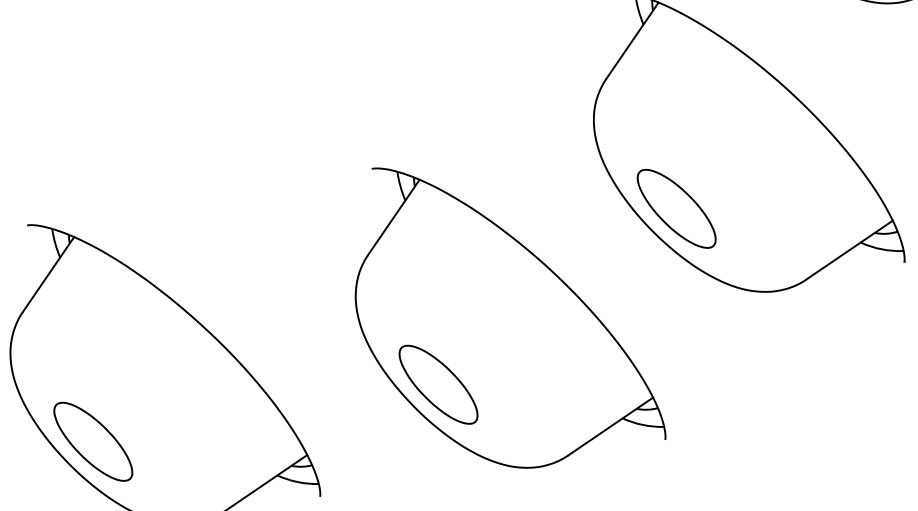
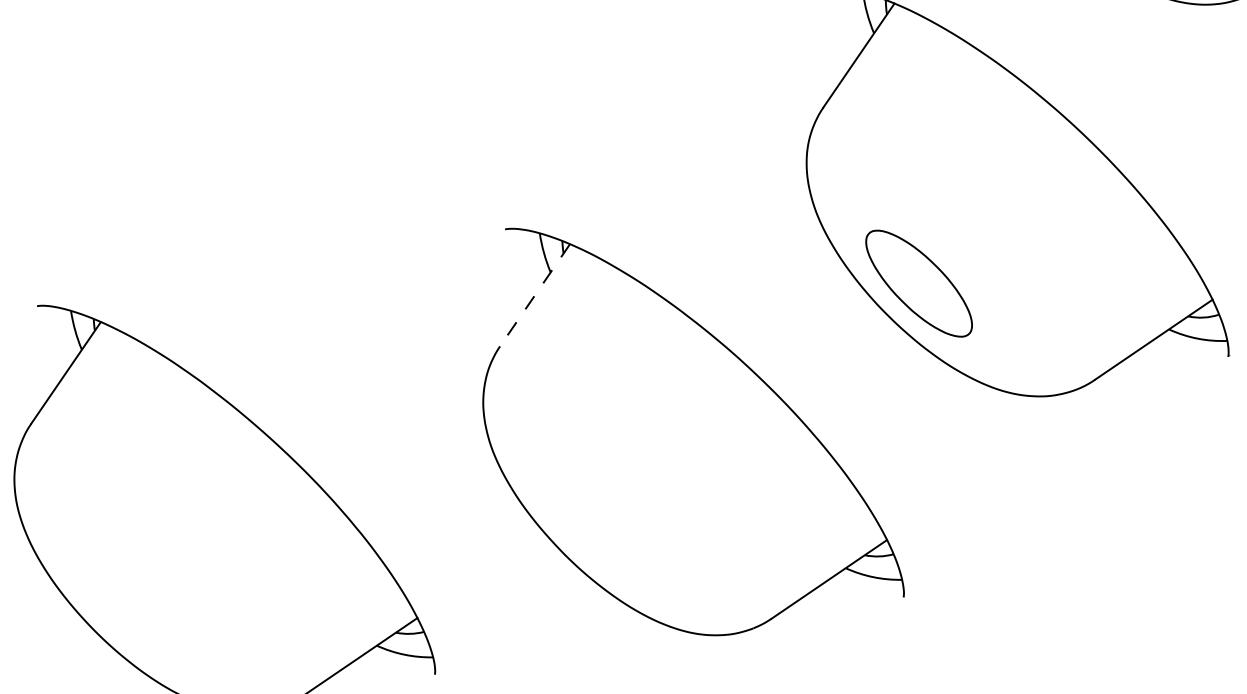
line: (394, 217) -> (535, 295), solid -> dashed
part: (438, 384) -> (595, 522), removed
part: (93, 441) -> (126, 599), removed

